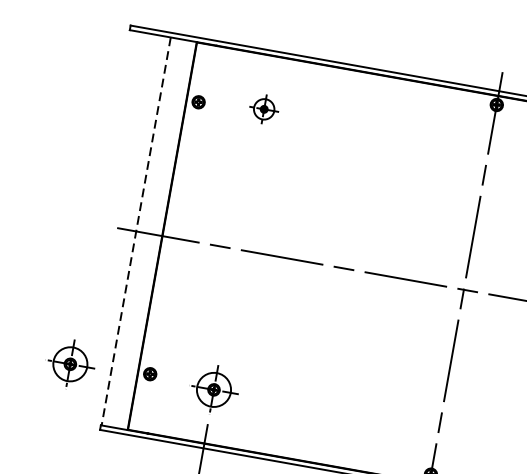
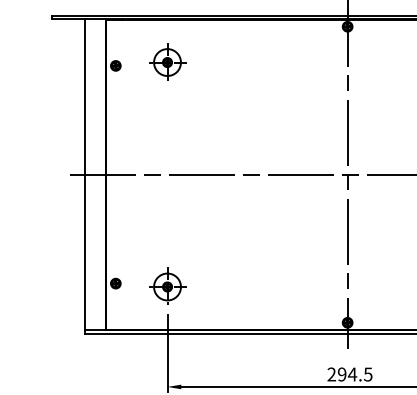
part: (264, 108) -> (167, 61), size x1.67
line: (136, 232) -> (85, 175), dashed -> solid
part: (70, 362) -> (52, 285), removed

